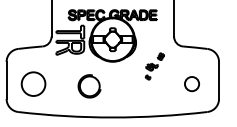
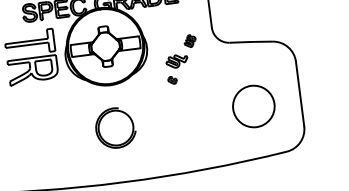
part: (154, 66) -> (181, 59), moved
circle: (191, 83) -> (252, 105), size x1.67
part: (89, 86) -> (115, 128), moved

